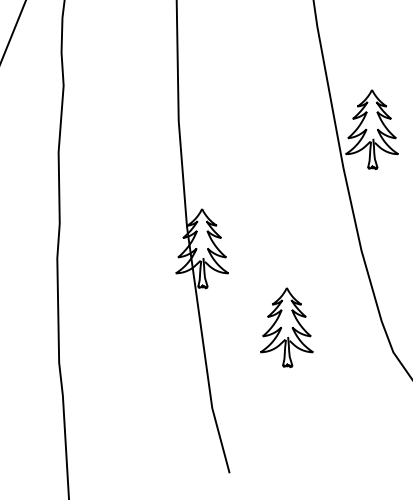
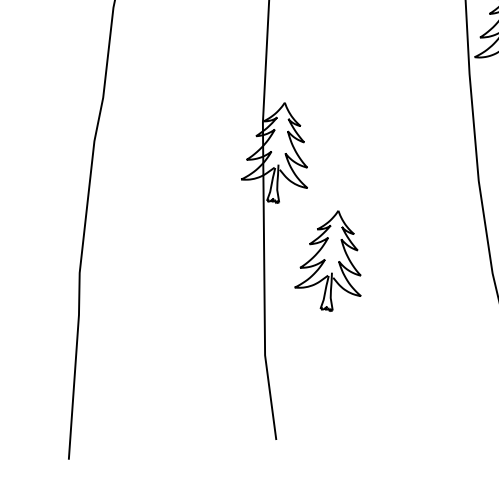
part: (286, 327) -> (331, 260), moved

